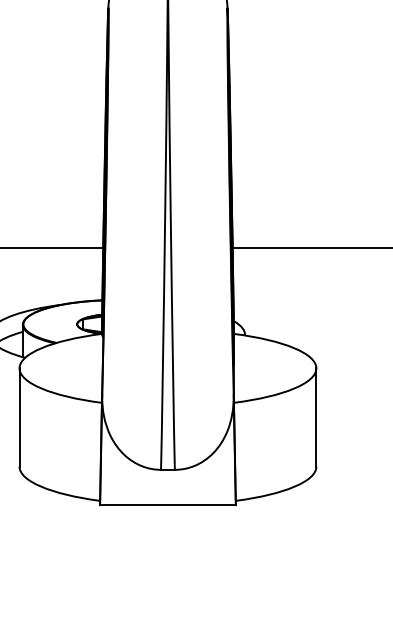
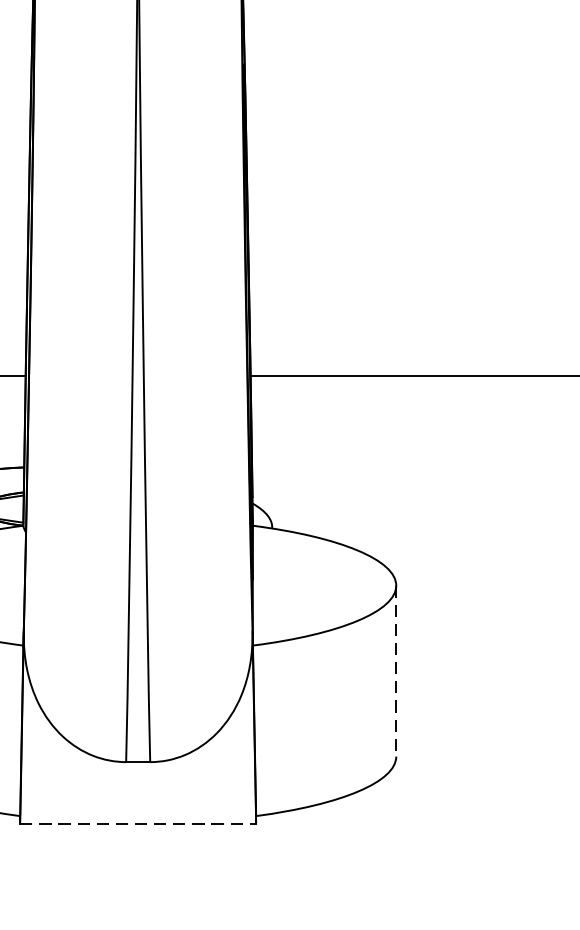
line: (316, 418) -> (396, 672), solid -> dashed
line: (167, 505) -> (137, 824), solid -> dashed

